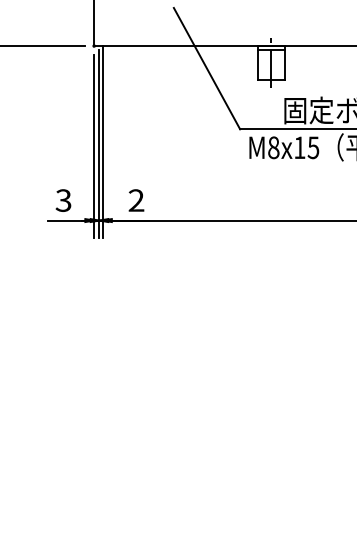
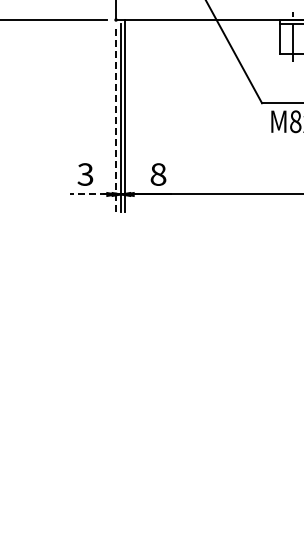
line: (94, 146) -> (116, 120), solid -> dashed
text: (136, 200) -> (158, 174), 2 -> 8
line: (66, 220) -> (88, 194), solid -> dashed

